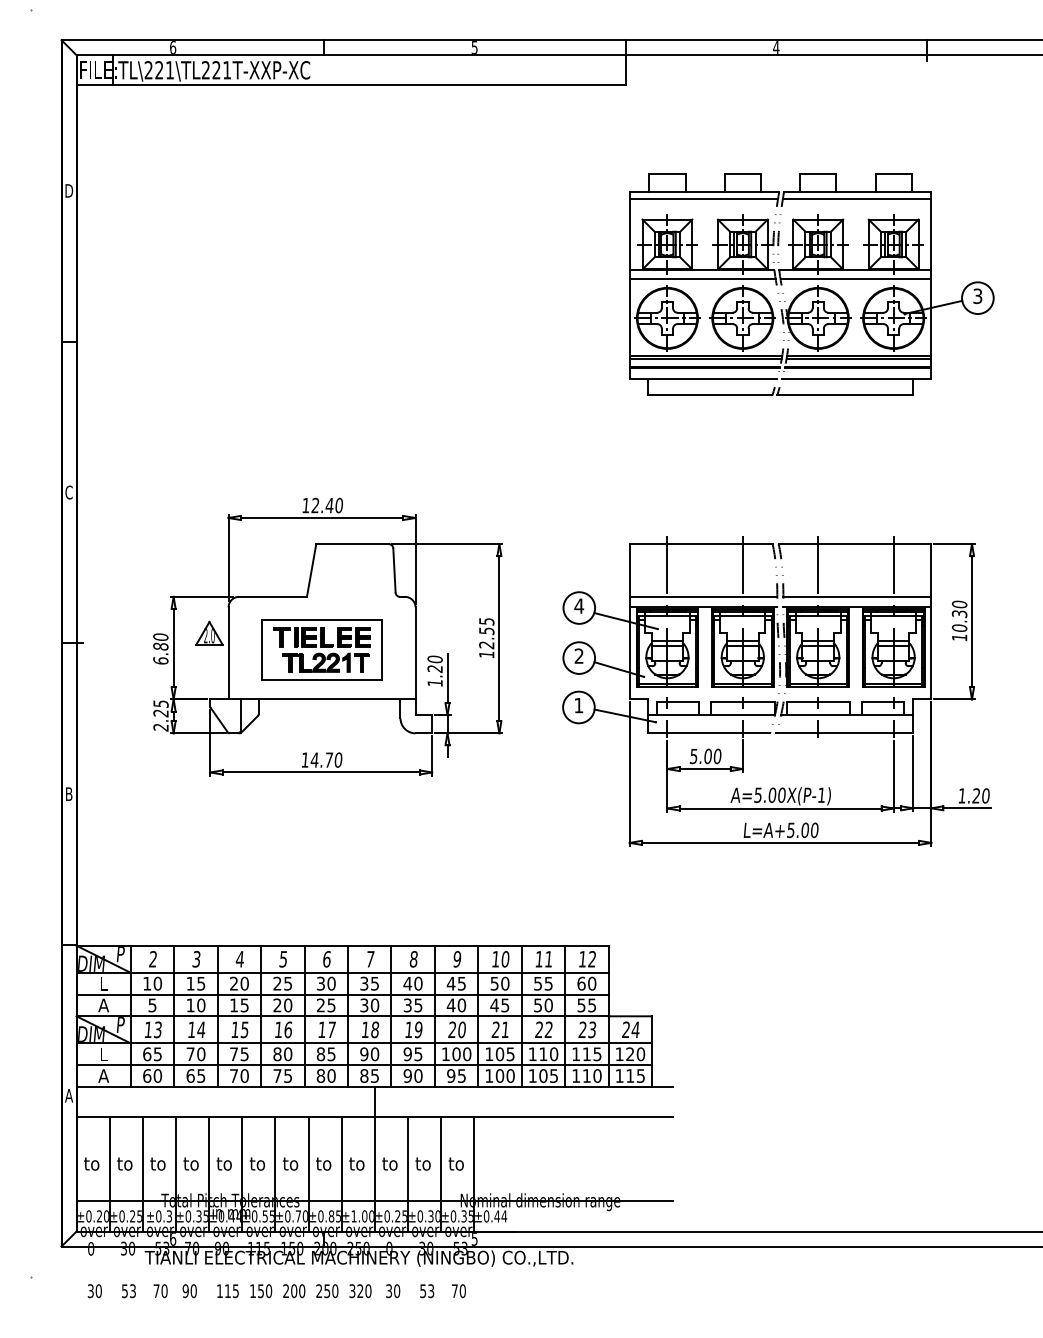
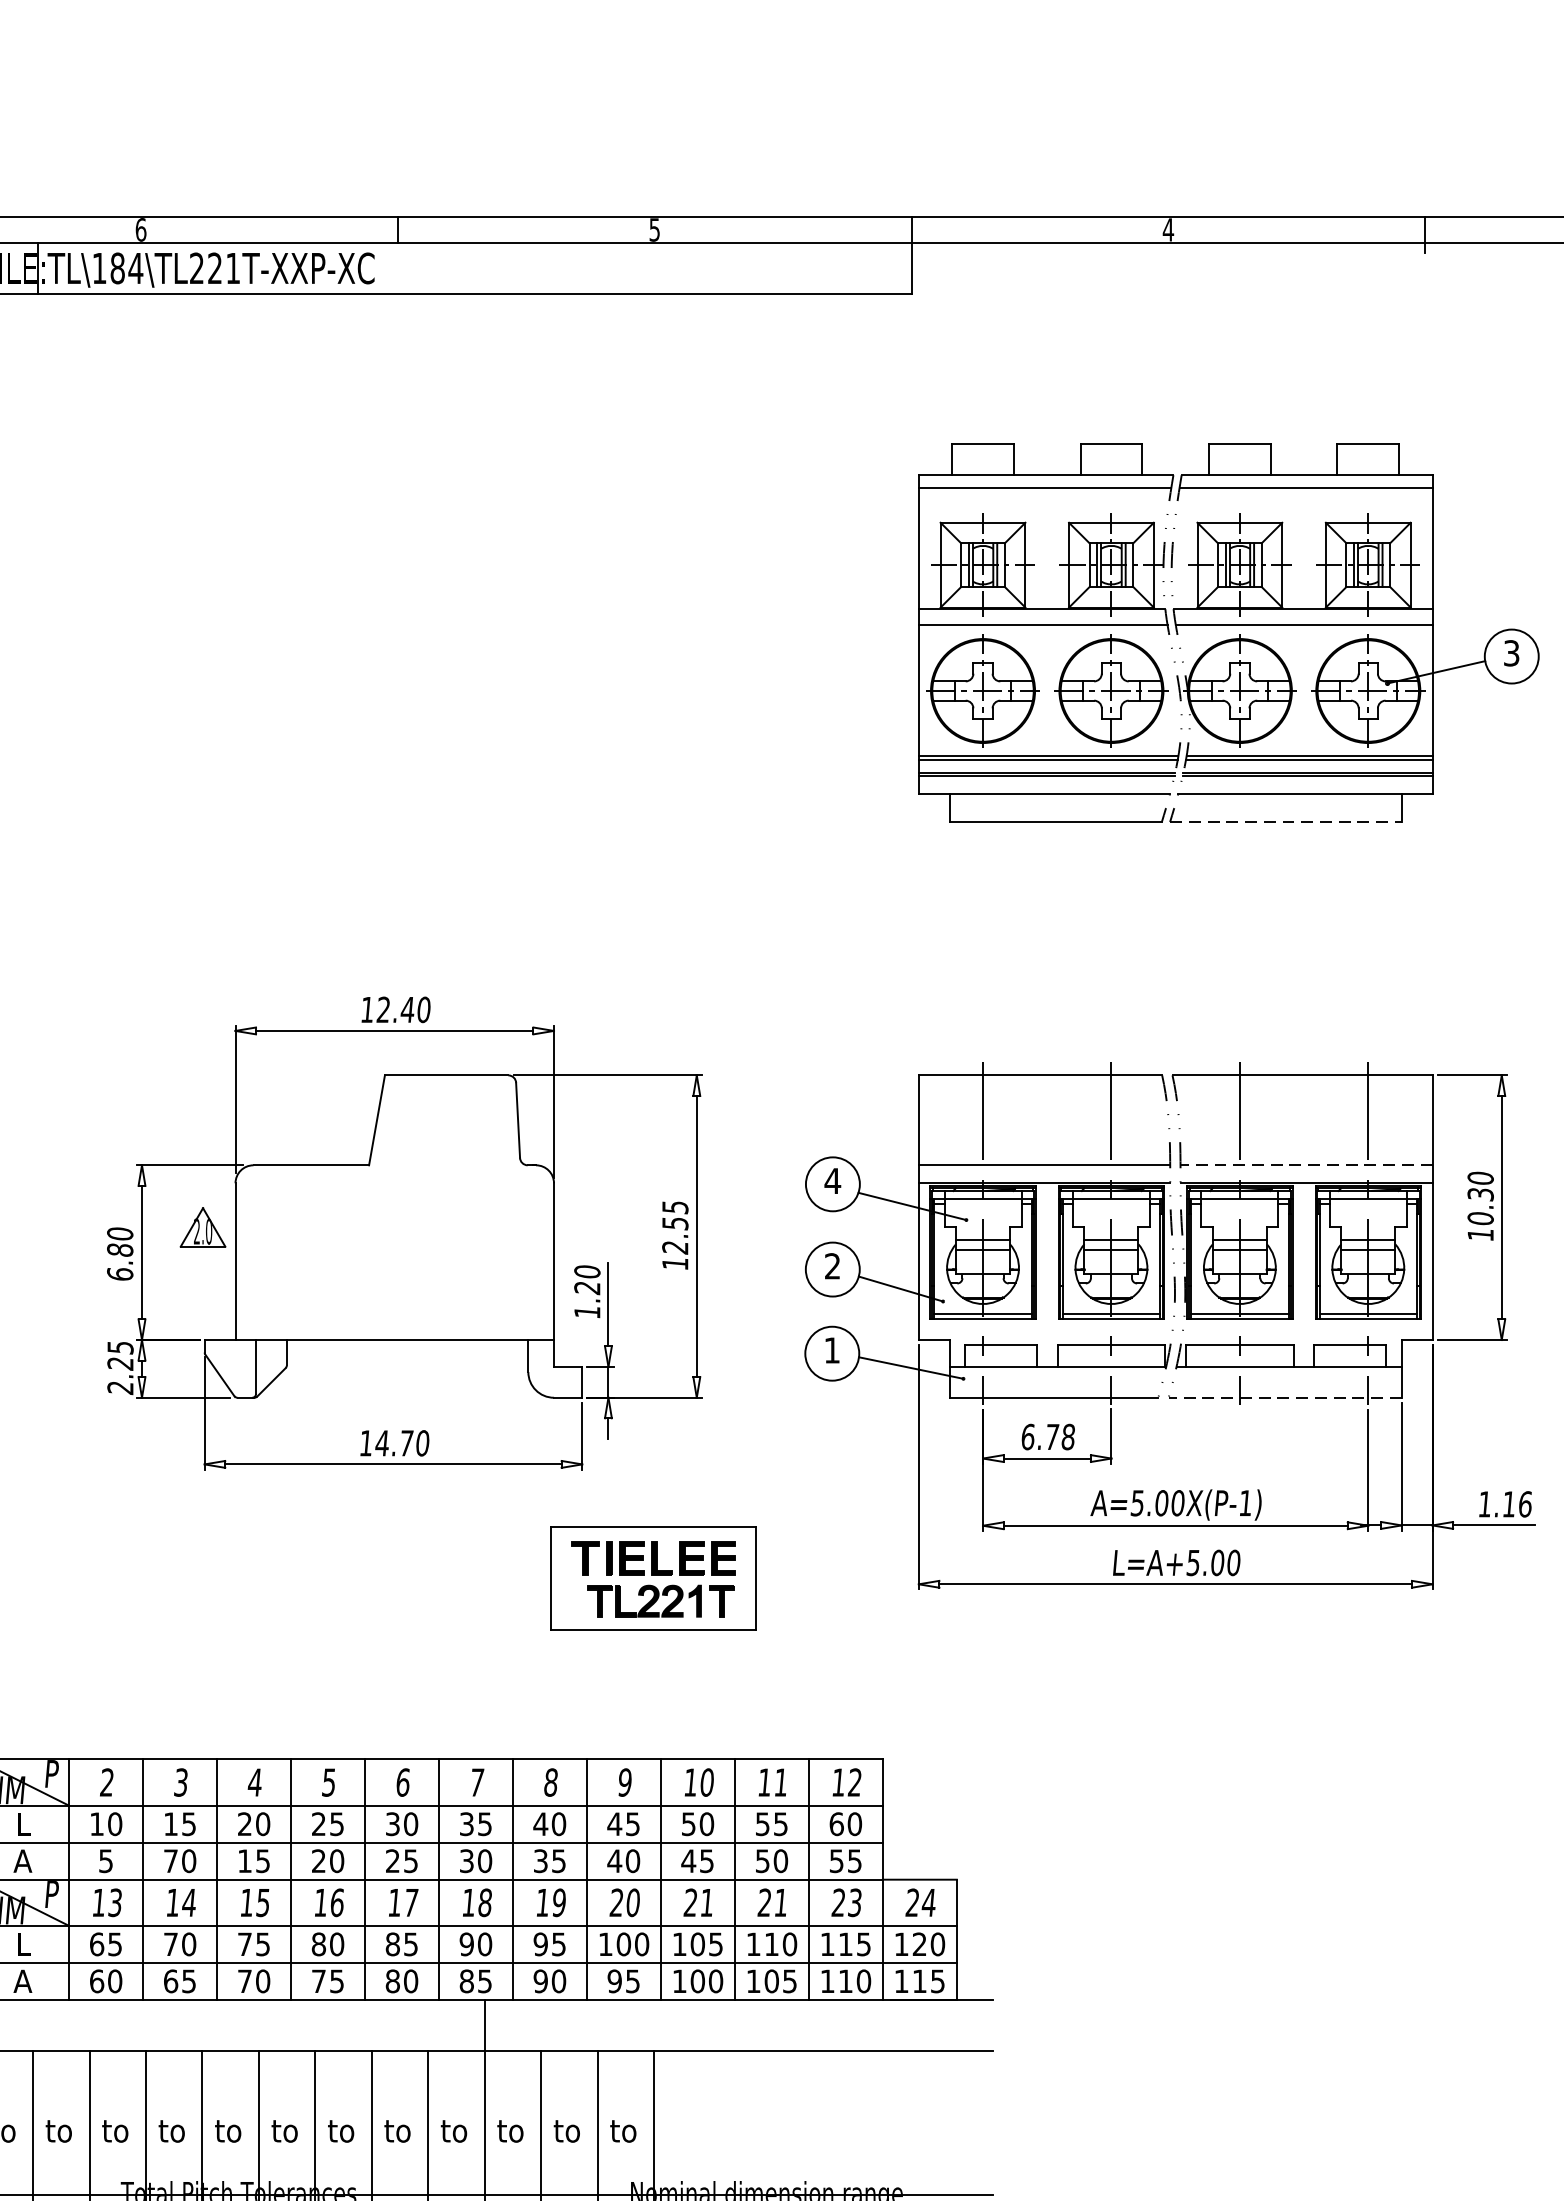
text: (159, 70) -> (117, 268), TL\221\TL221T-XXP-XC -> TL\184\TL221T-XXP-XC
line: (845, 395) -> (1286, 822), solid -> dashed
line: (857, 596) -> (1306, 1164), solid -> dashed
part: (321, 649) -> (652, 1578), moved
line: (844, 733) -> (1284, 1397), solid -> dashed
text: (705, 756) -> (1047, 1437), 5.00 -> 6.78
text: (980, 795) -> (1516, 1503), 1.20 -> 1.16
text: (190, 1005) -> (170, 1861), 10 -> 70
text: (548, 1029) -> (780, 1902), 22 -> 21

